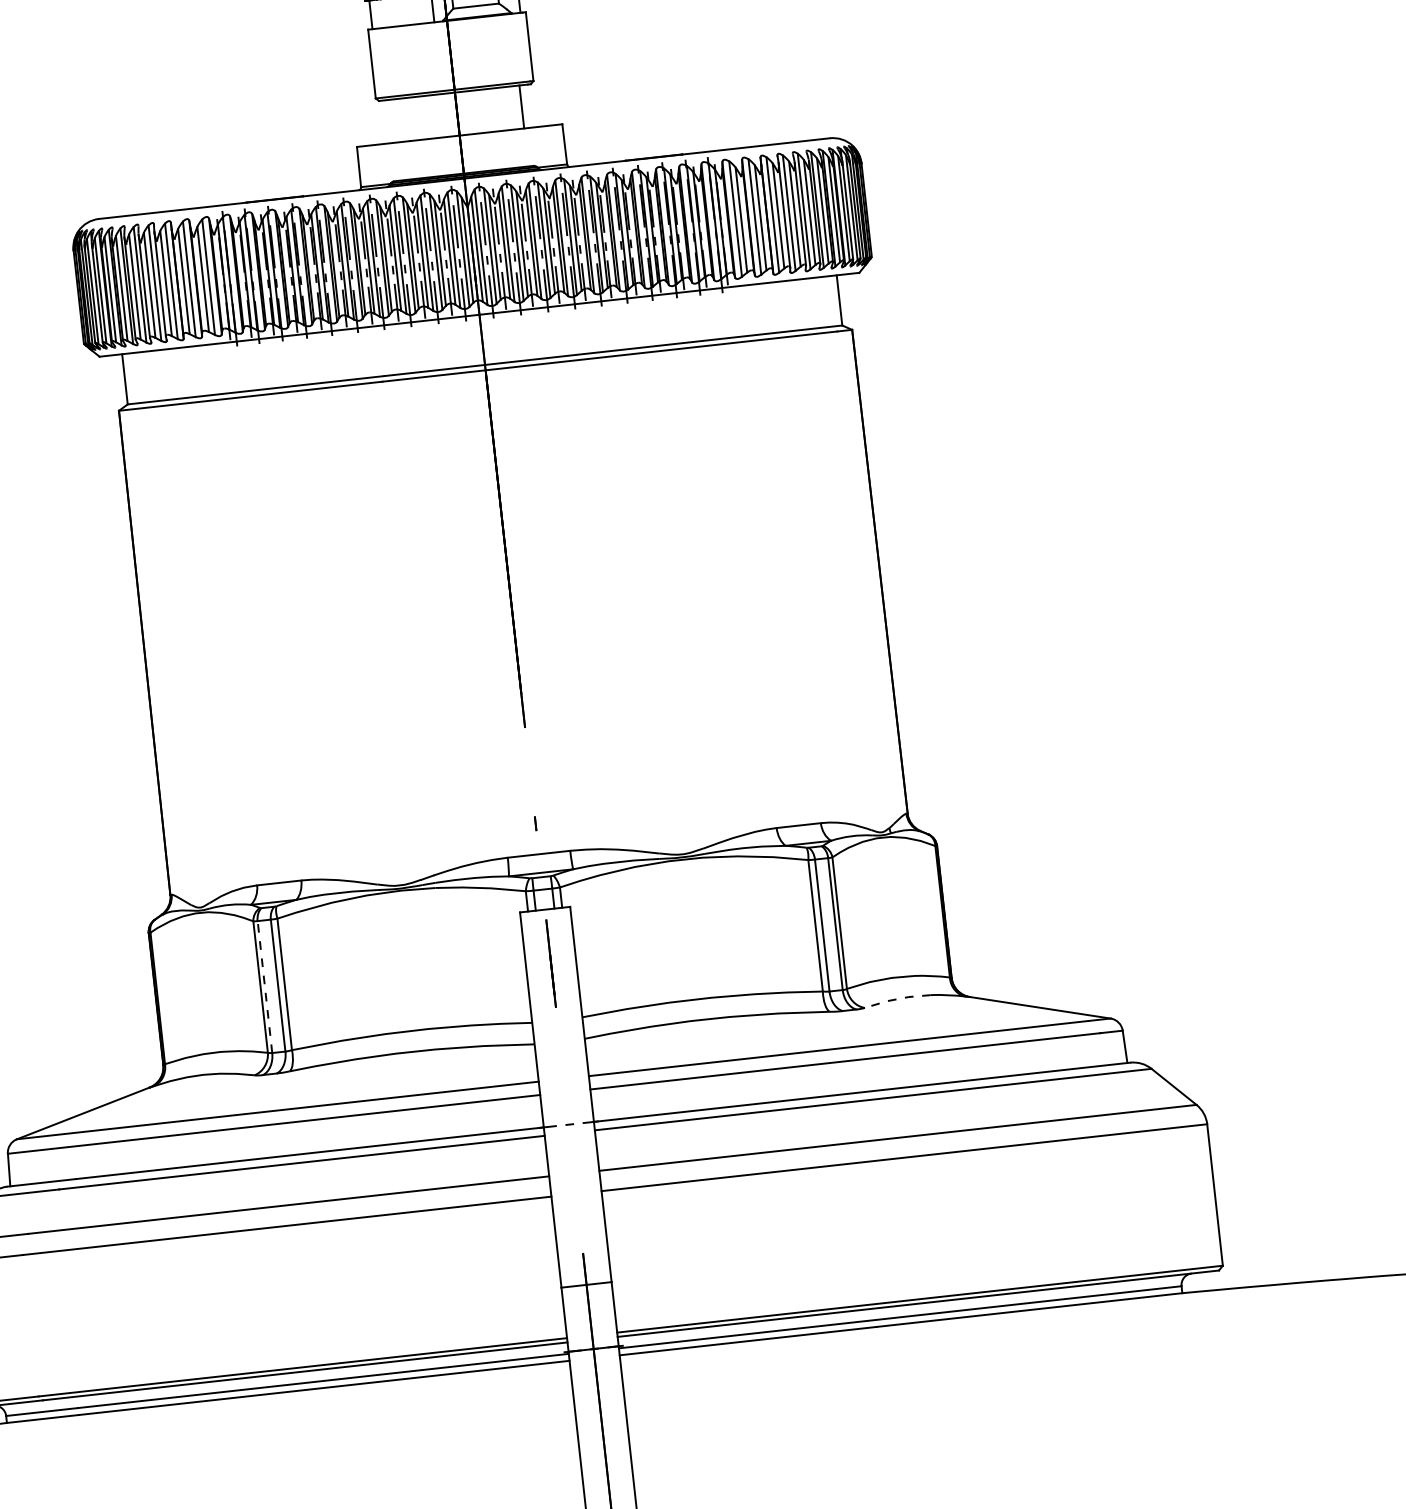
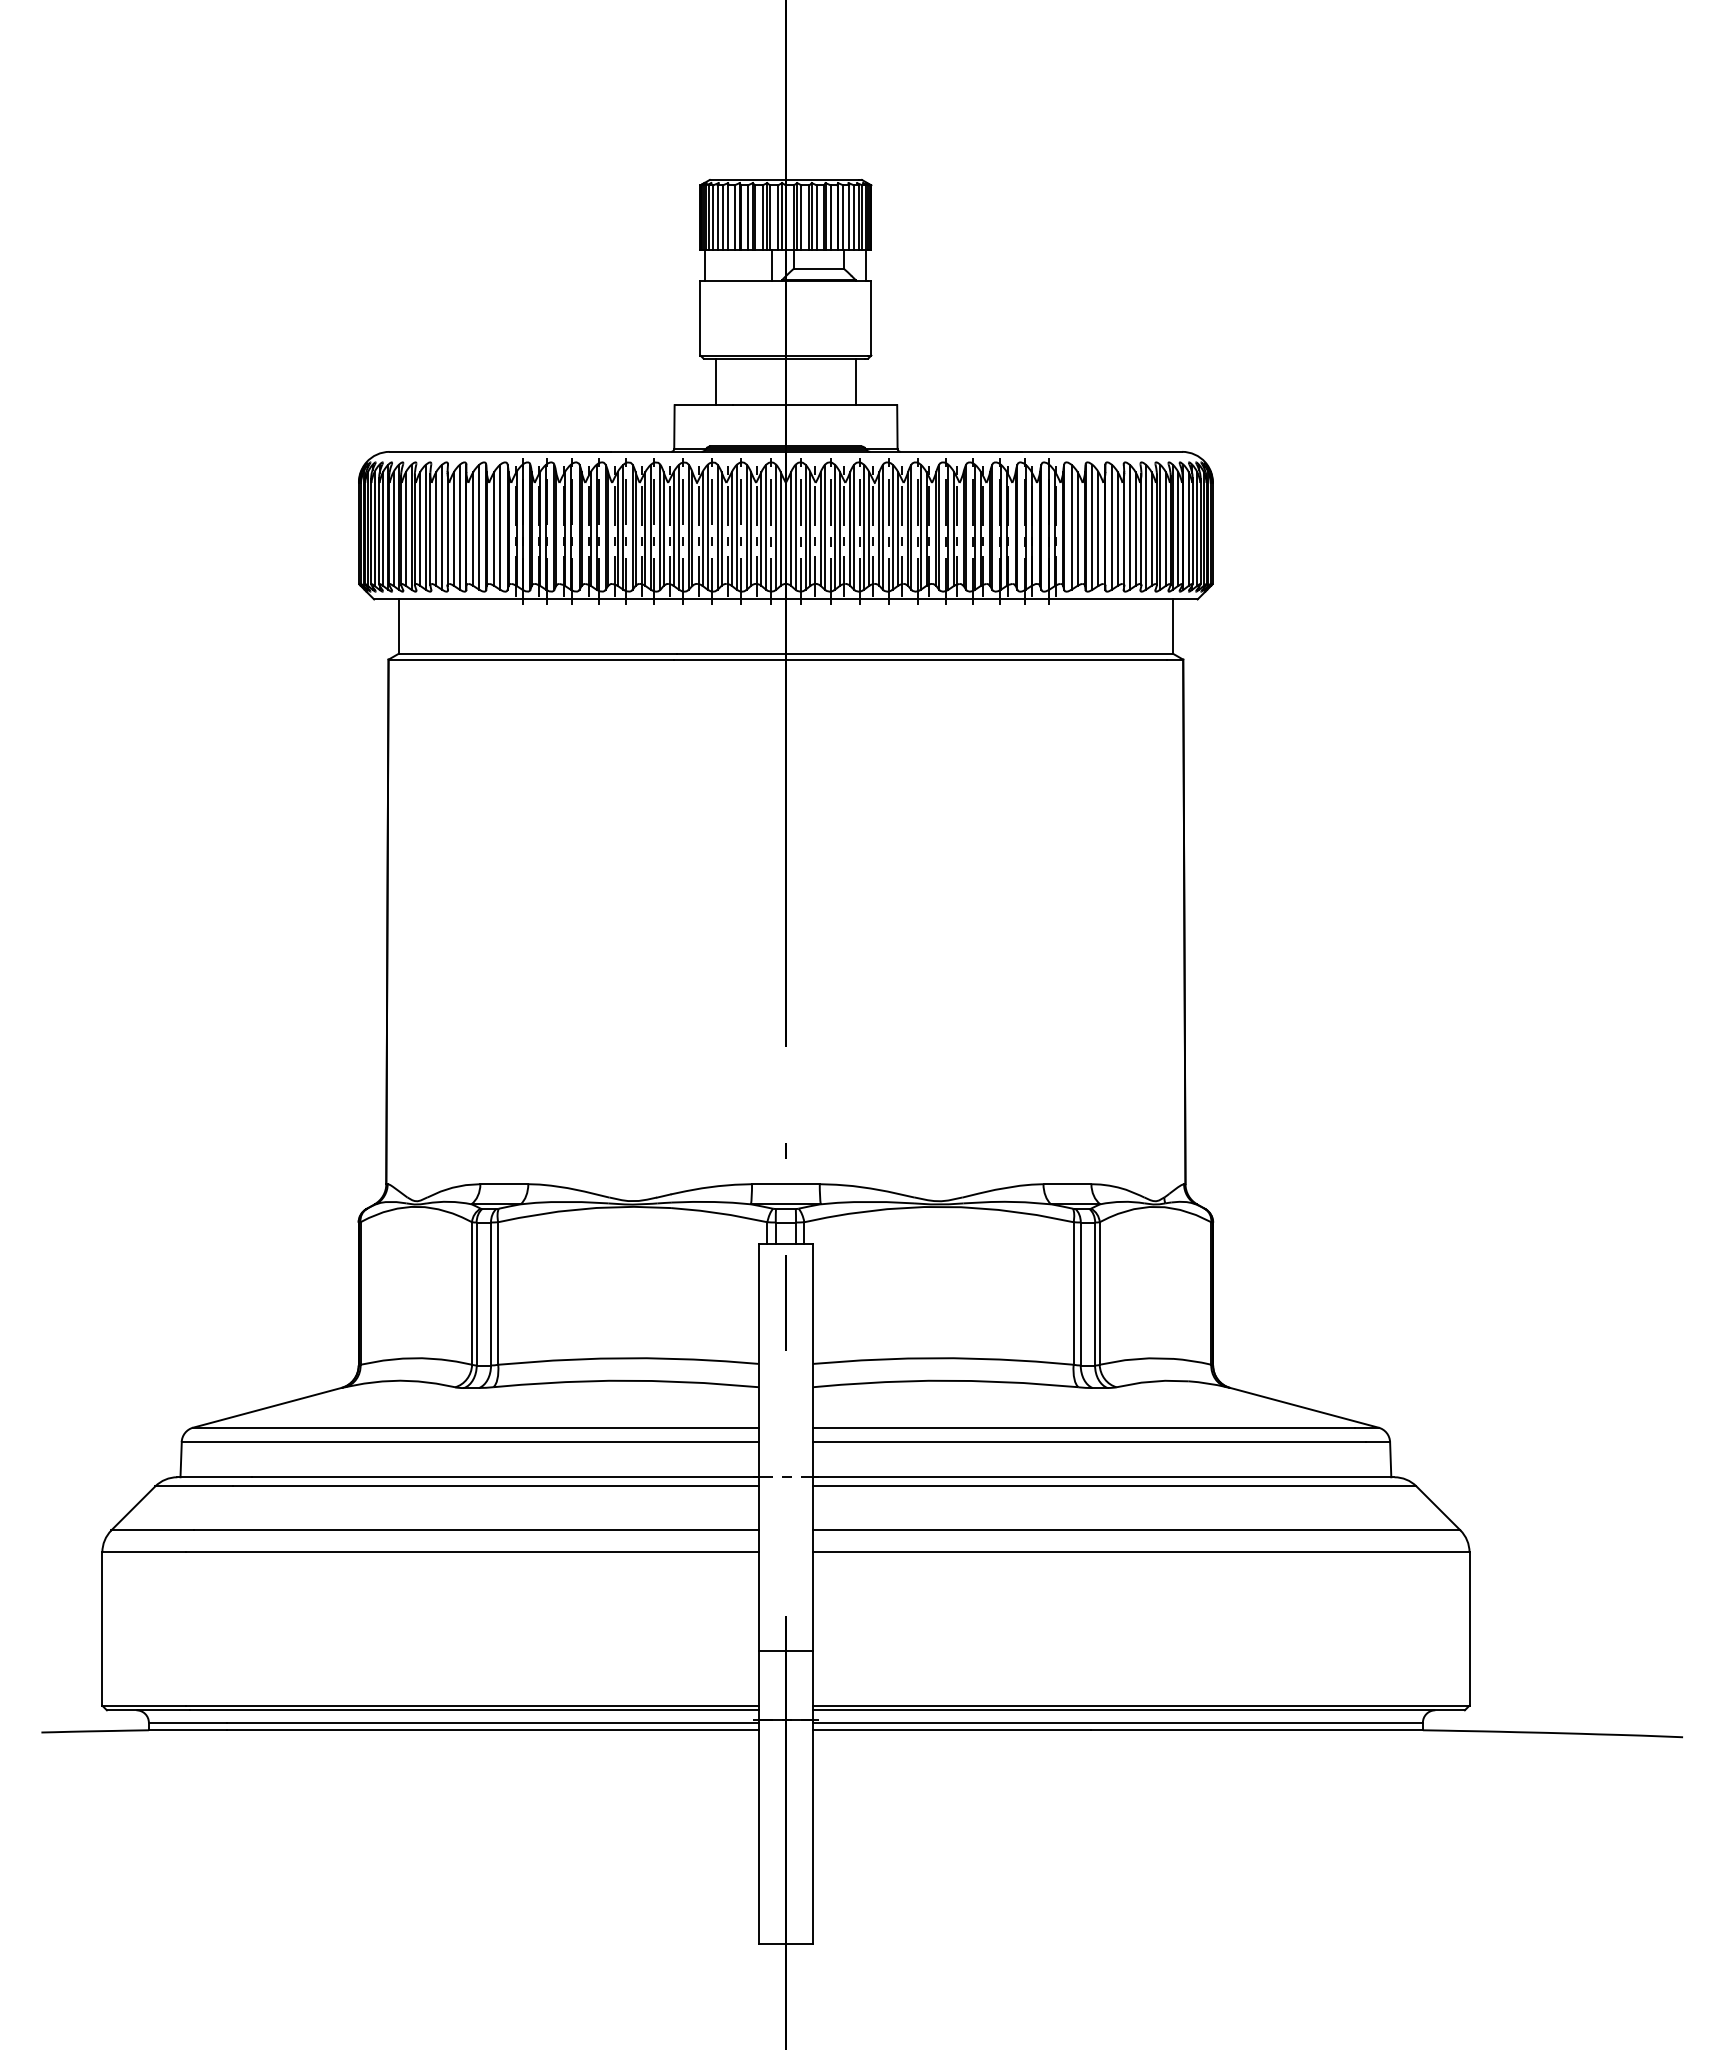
line: (393, 120) -> (716, 381), added
line: (264, 986) -> (476, 1293), dashed -> solid
line: (897, 998) -> (1152, 1381), dashed -> solid

